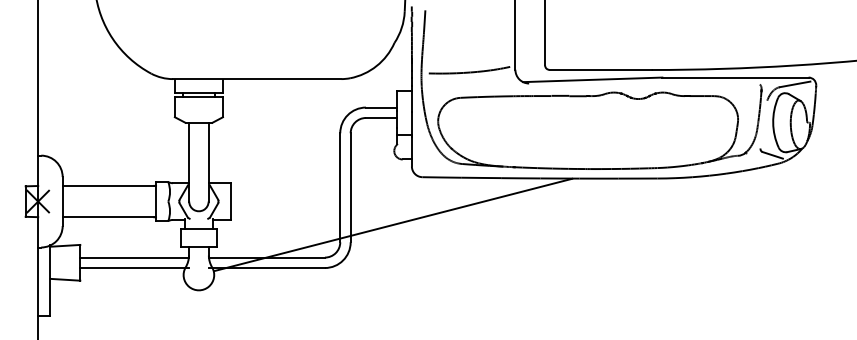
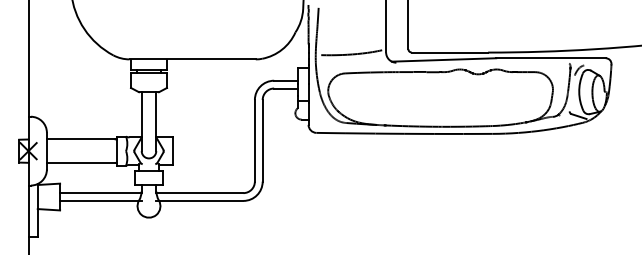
line: (794, 84) -> (595, 63), removed
line: (393, 224) -> (294, 168), removed

